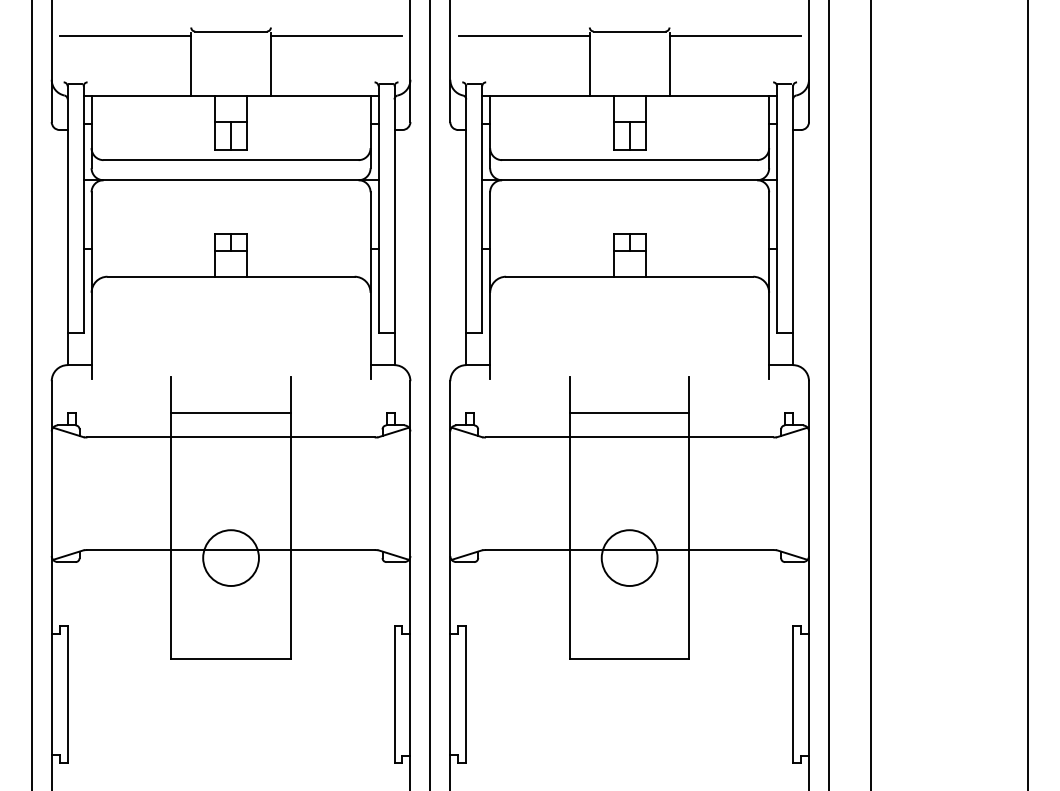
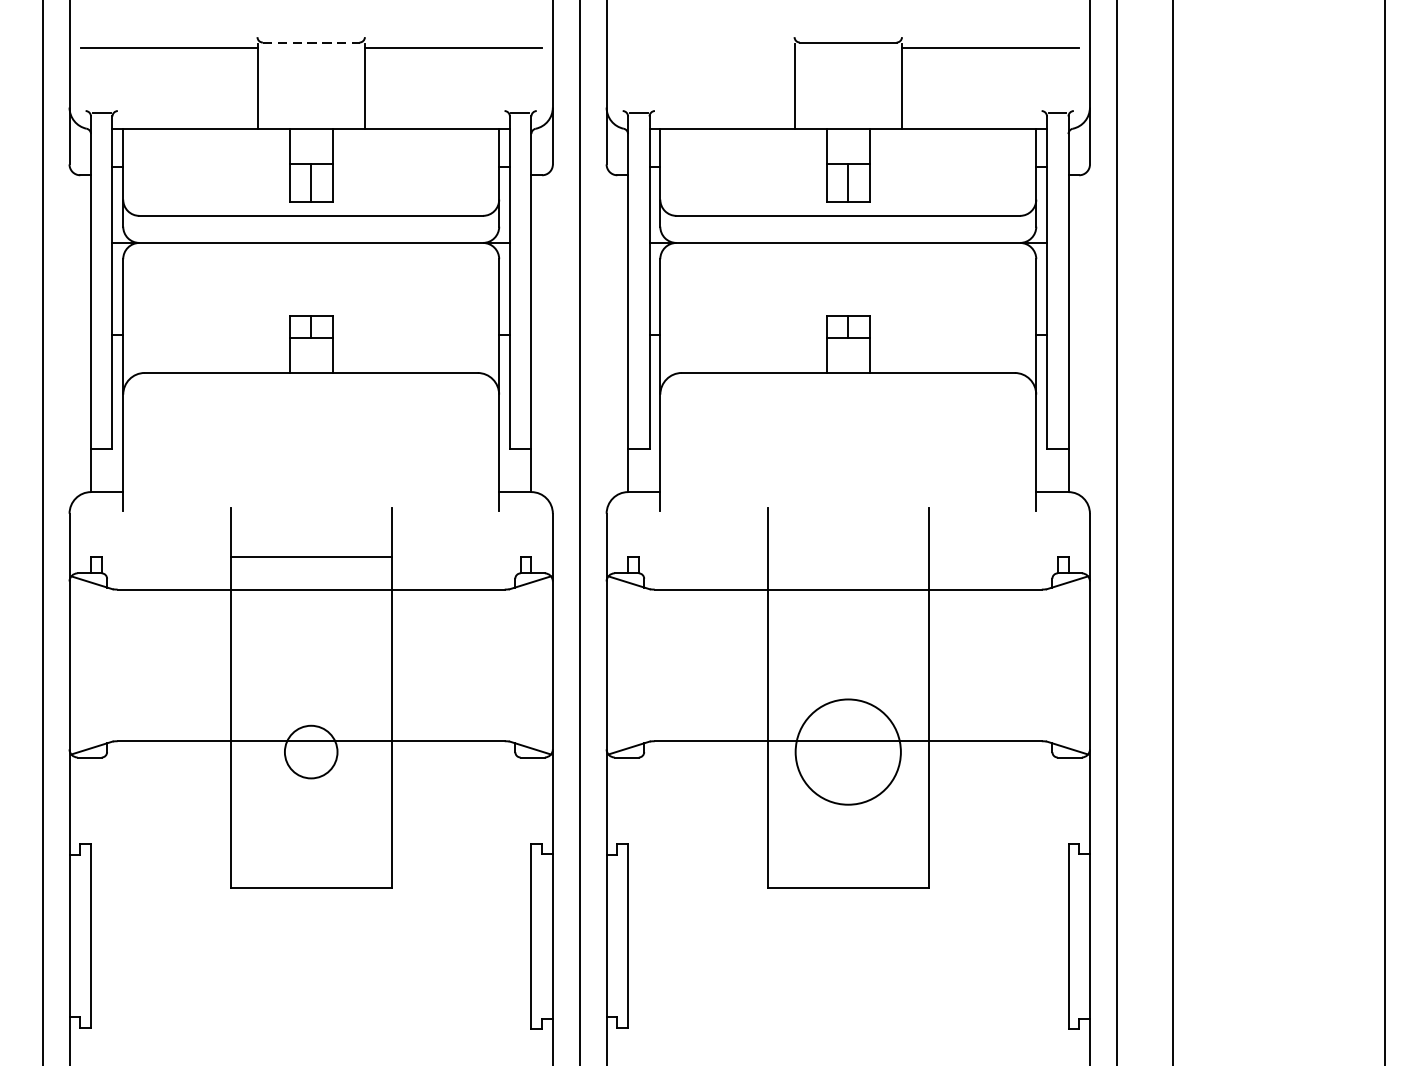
line: (231, 31) -> (311, 42), solid -> dashed
line: (523, 35) -> (705, 47), removed
line: (629, 413) -> (848, 557), removed
circle: (230, 558) -> (310, 752), size x0.7
circle: (629, 558) -> (848, 752), size x1.4

